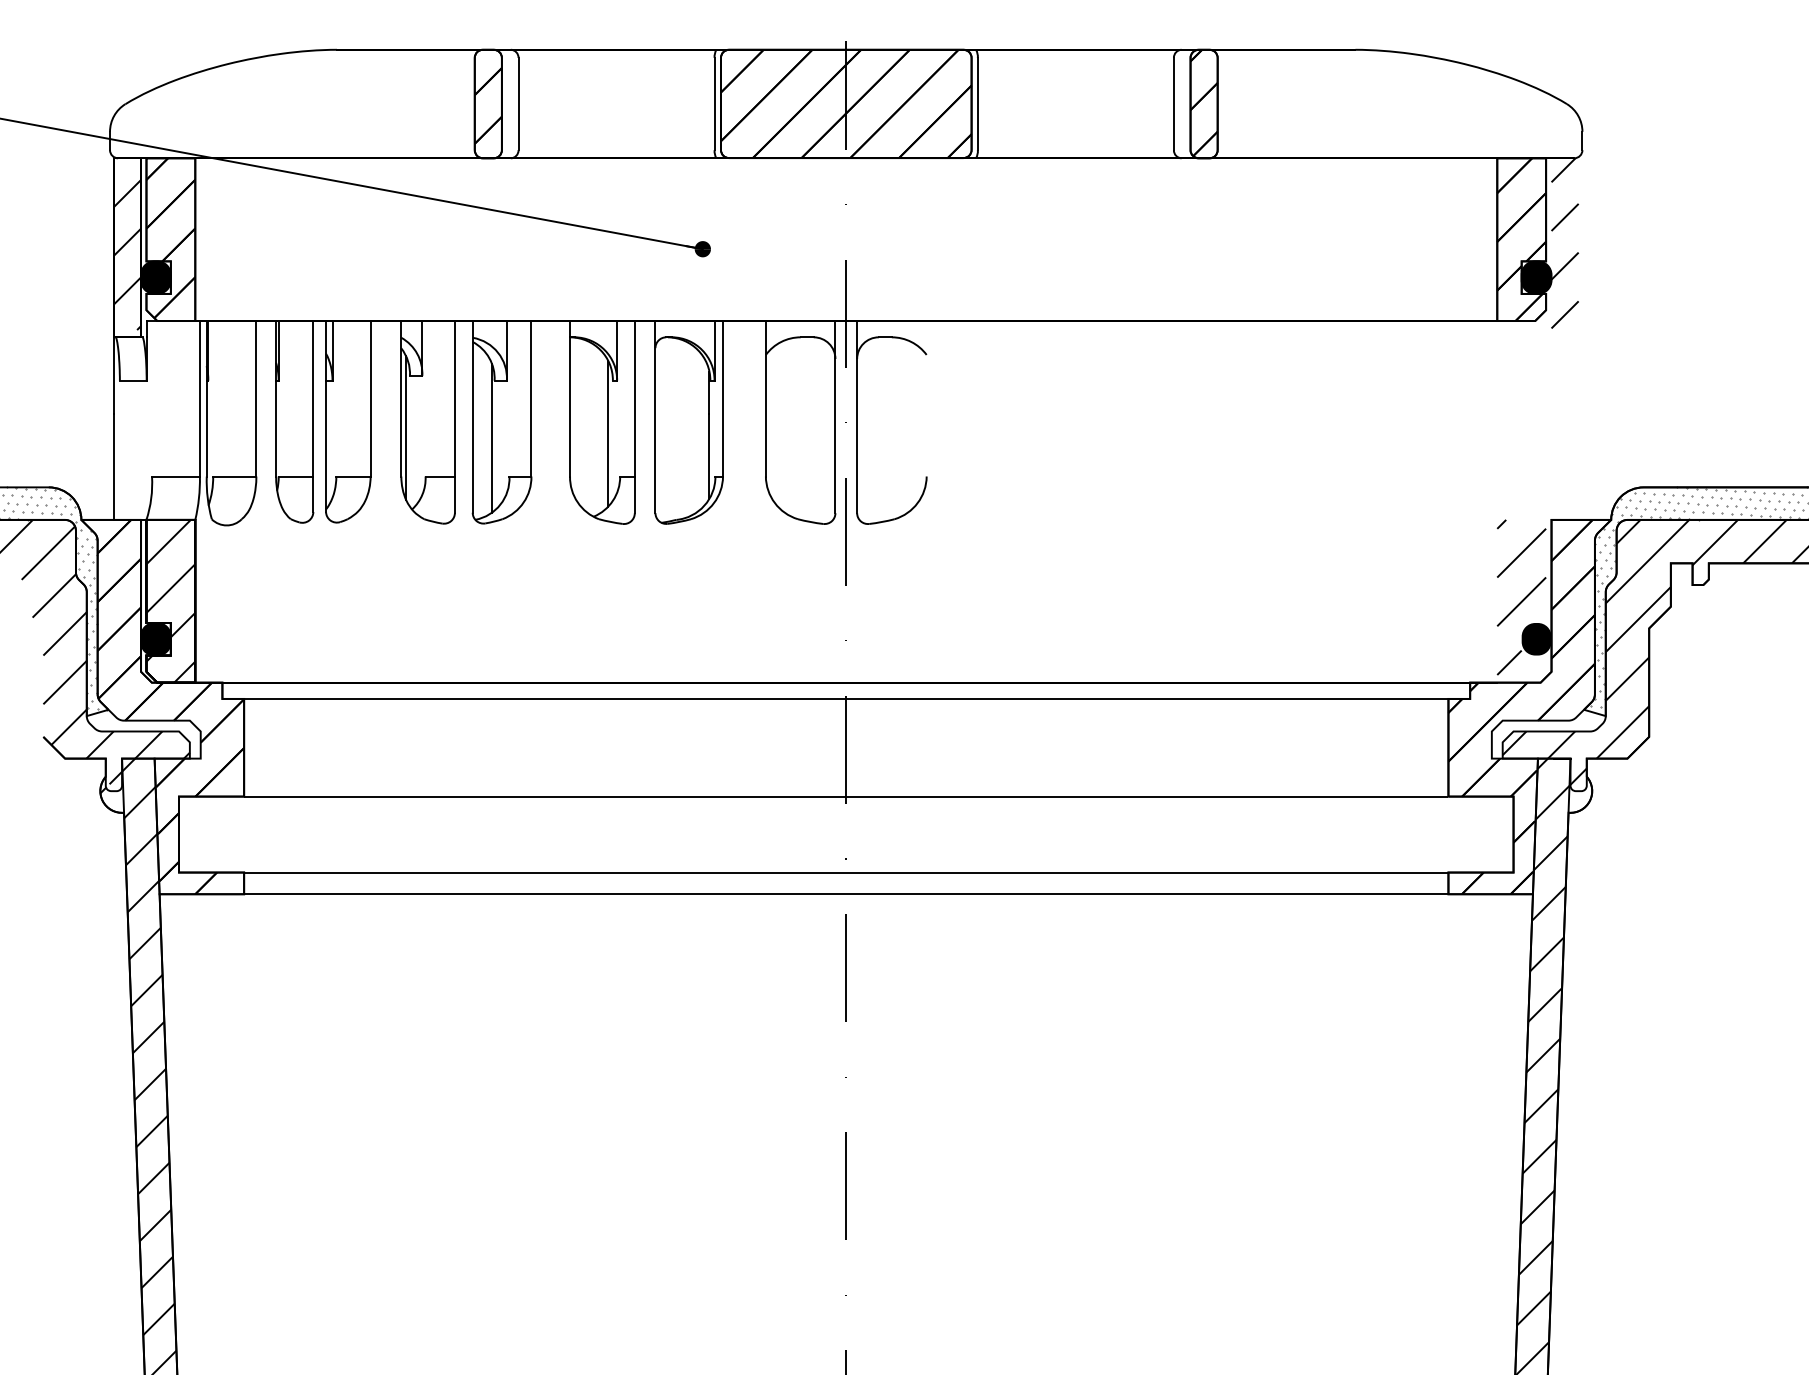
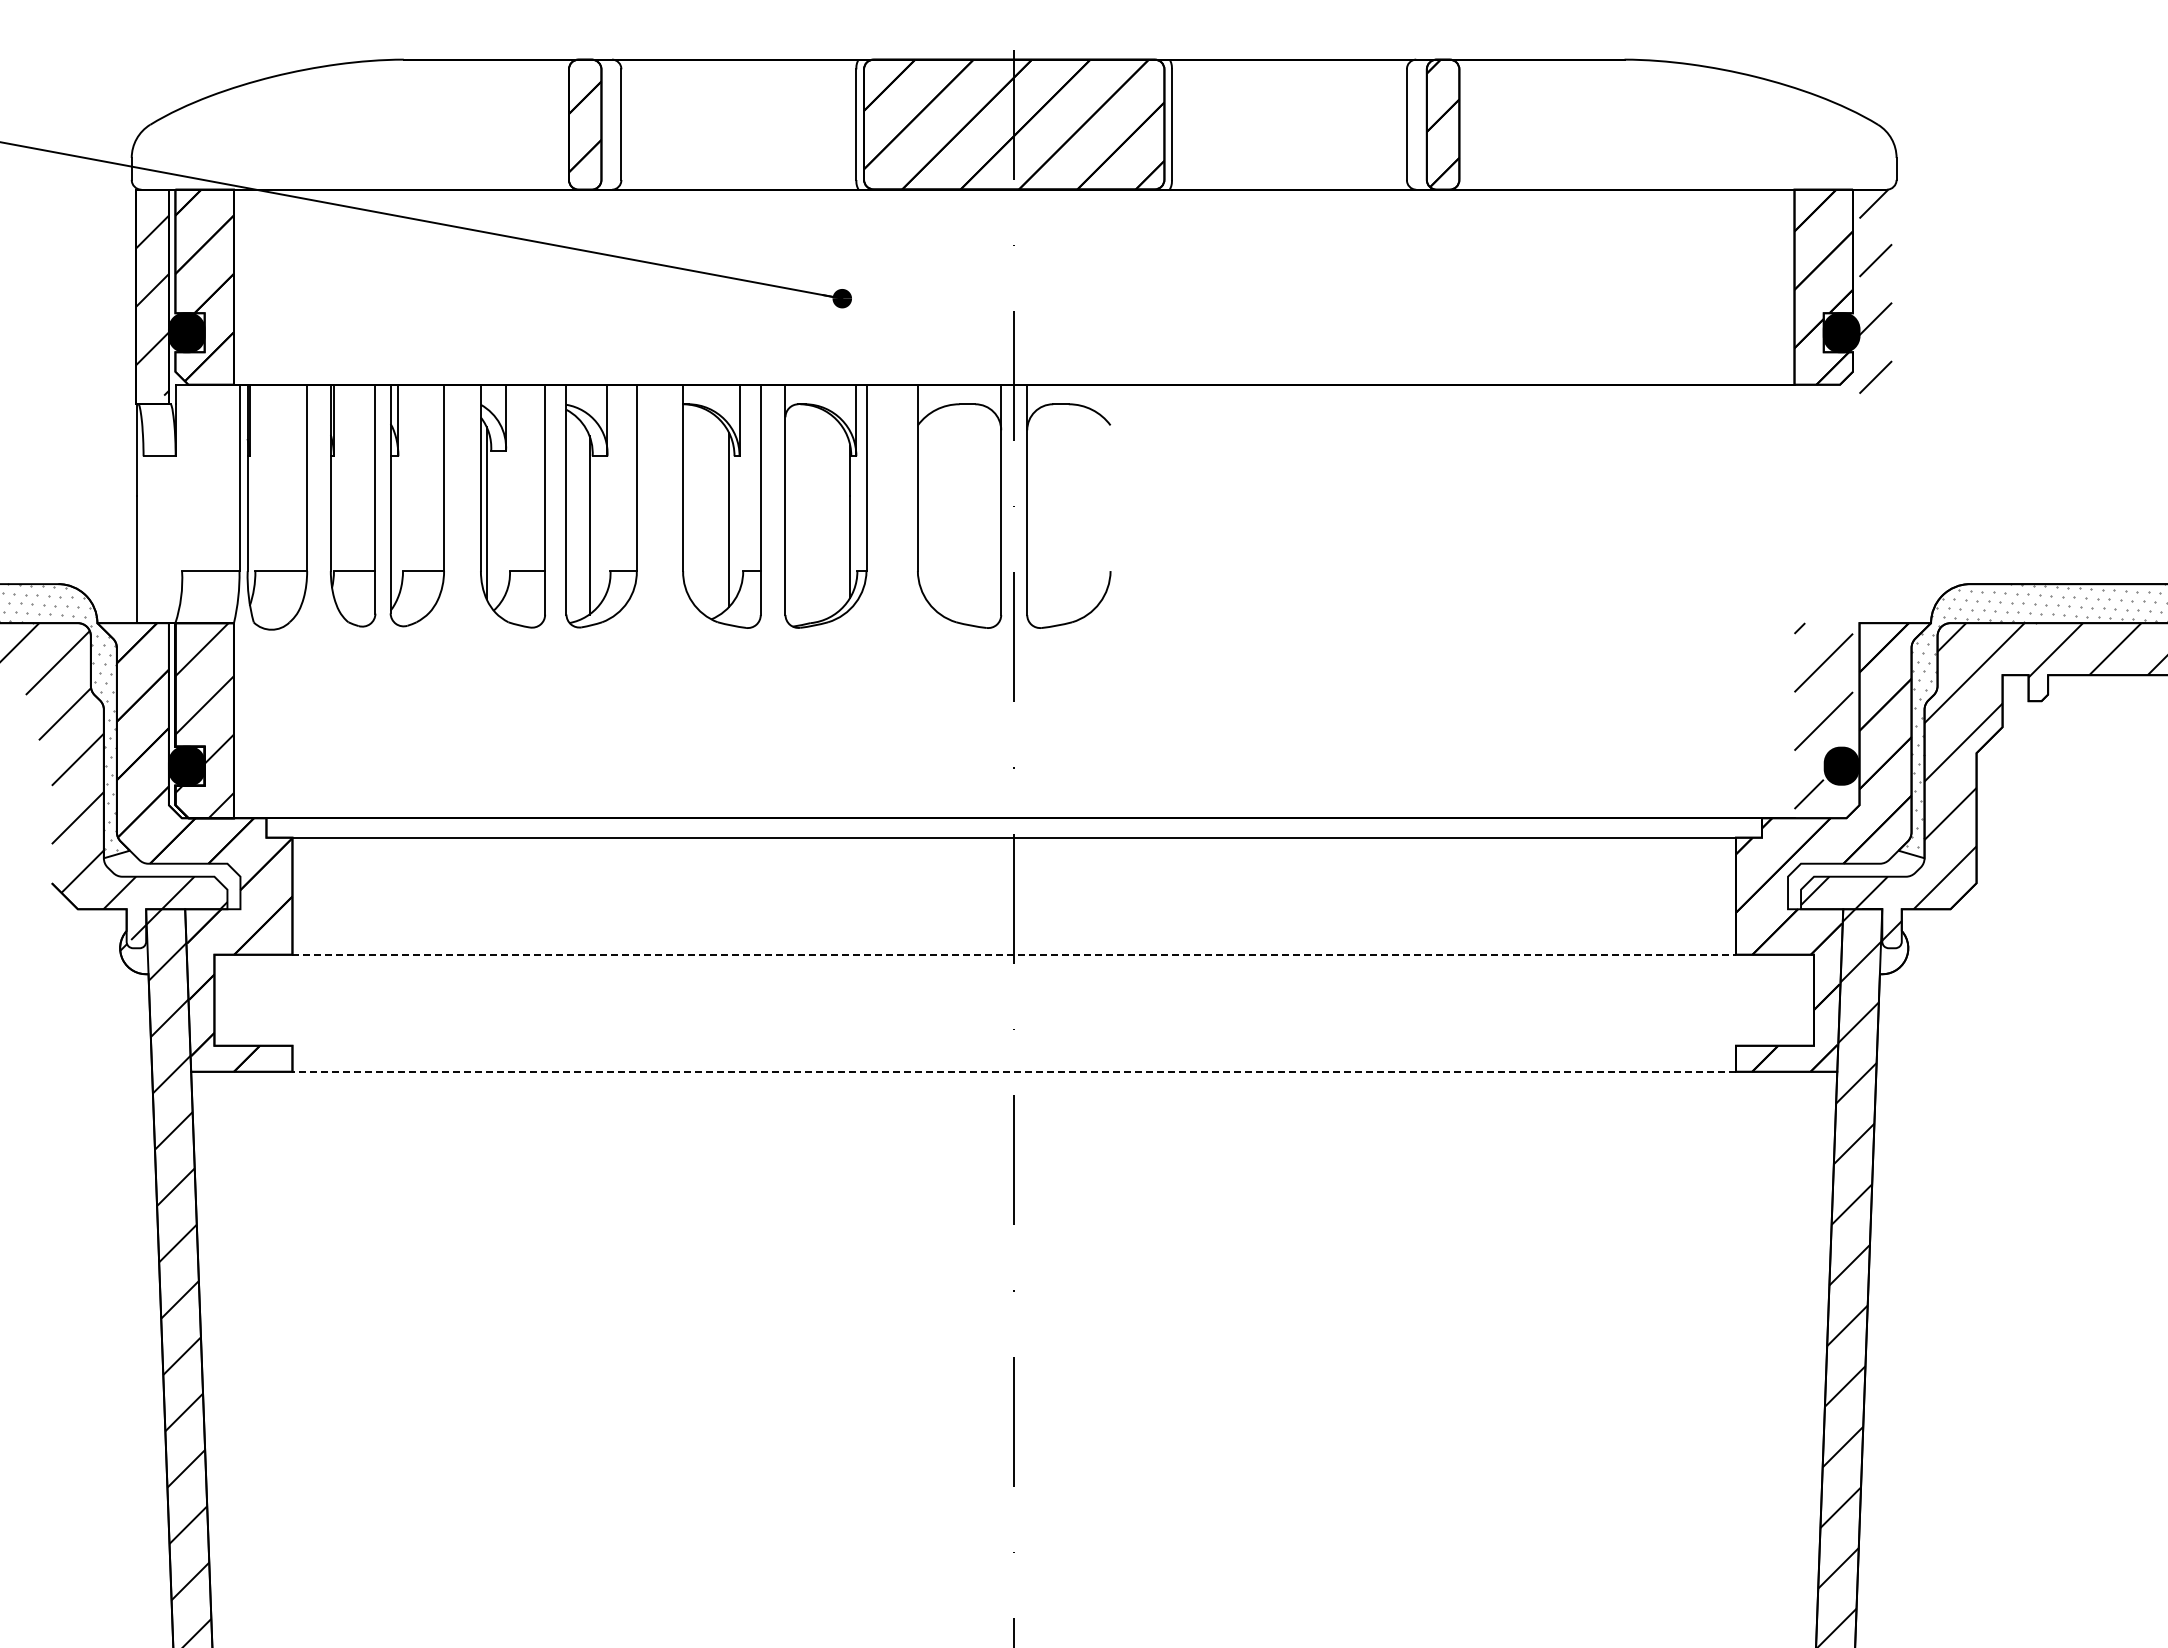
line: (846, 796) -> (1014, 954), solid -> dashed
line: (845, 872) -> (1013, 1045), removed
line: (846, 893) -> (1014, 1071), solid -> dashed

